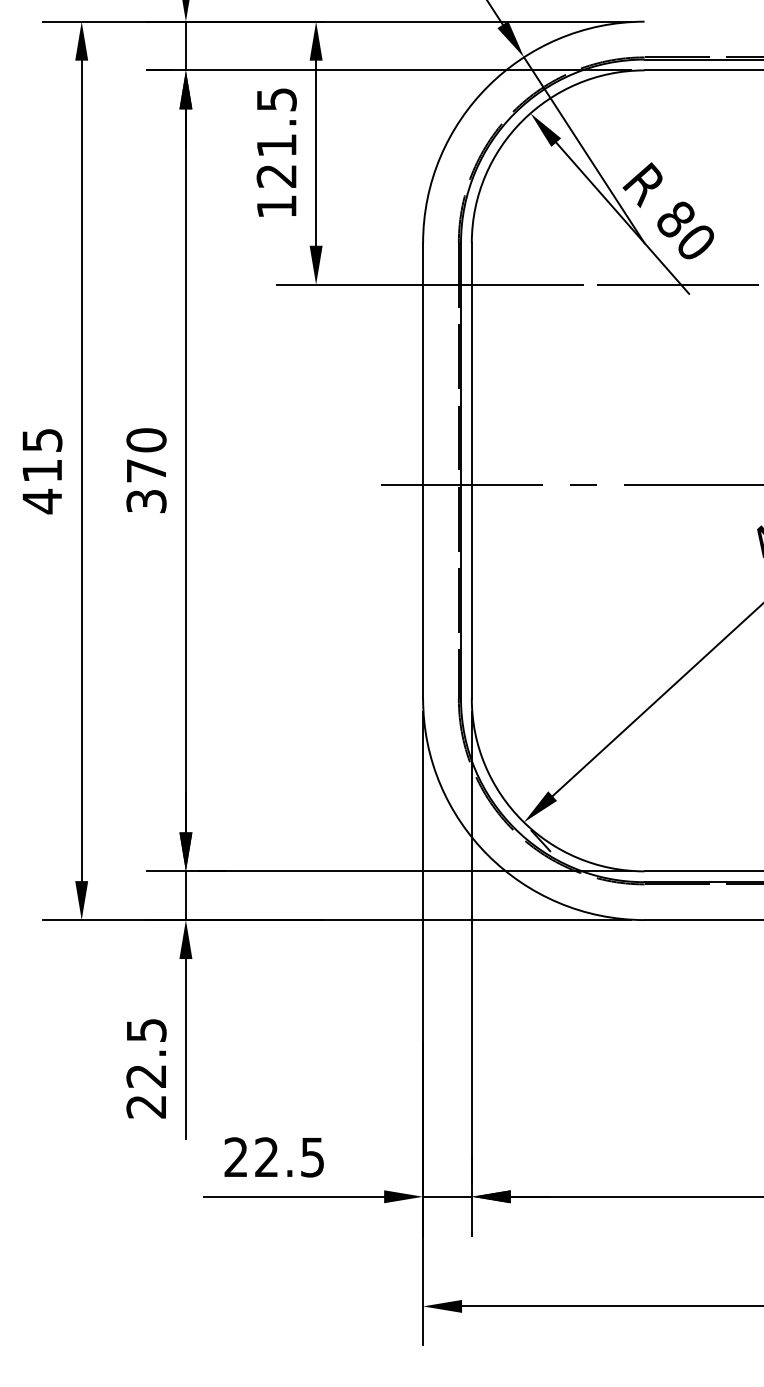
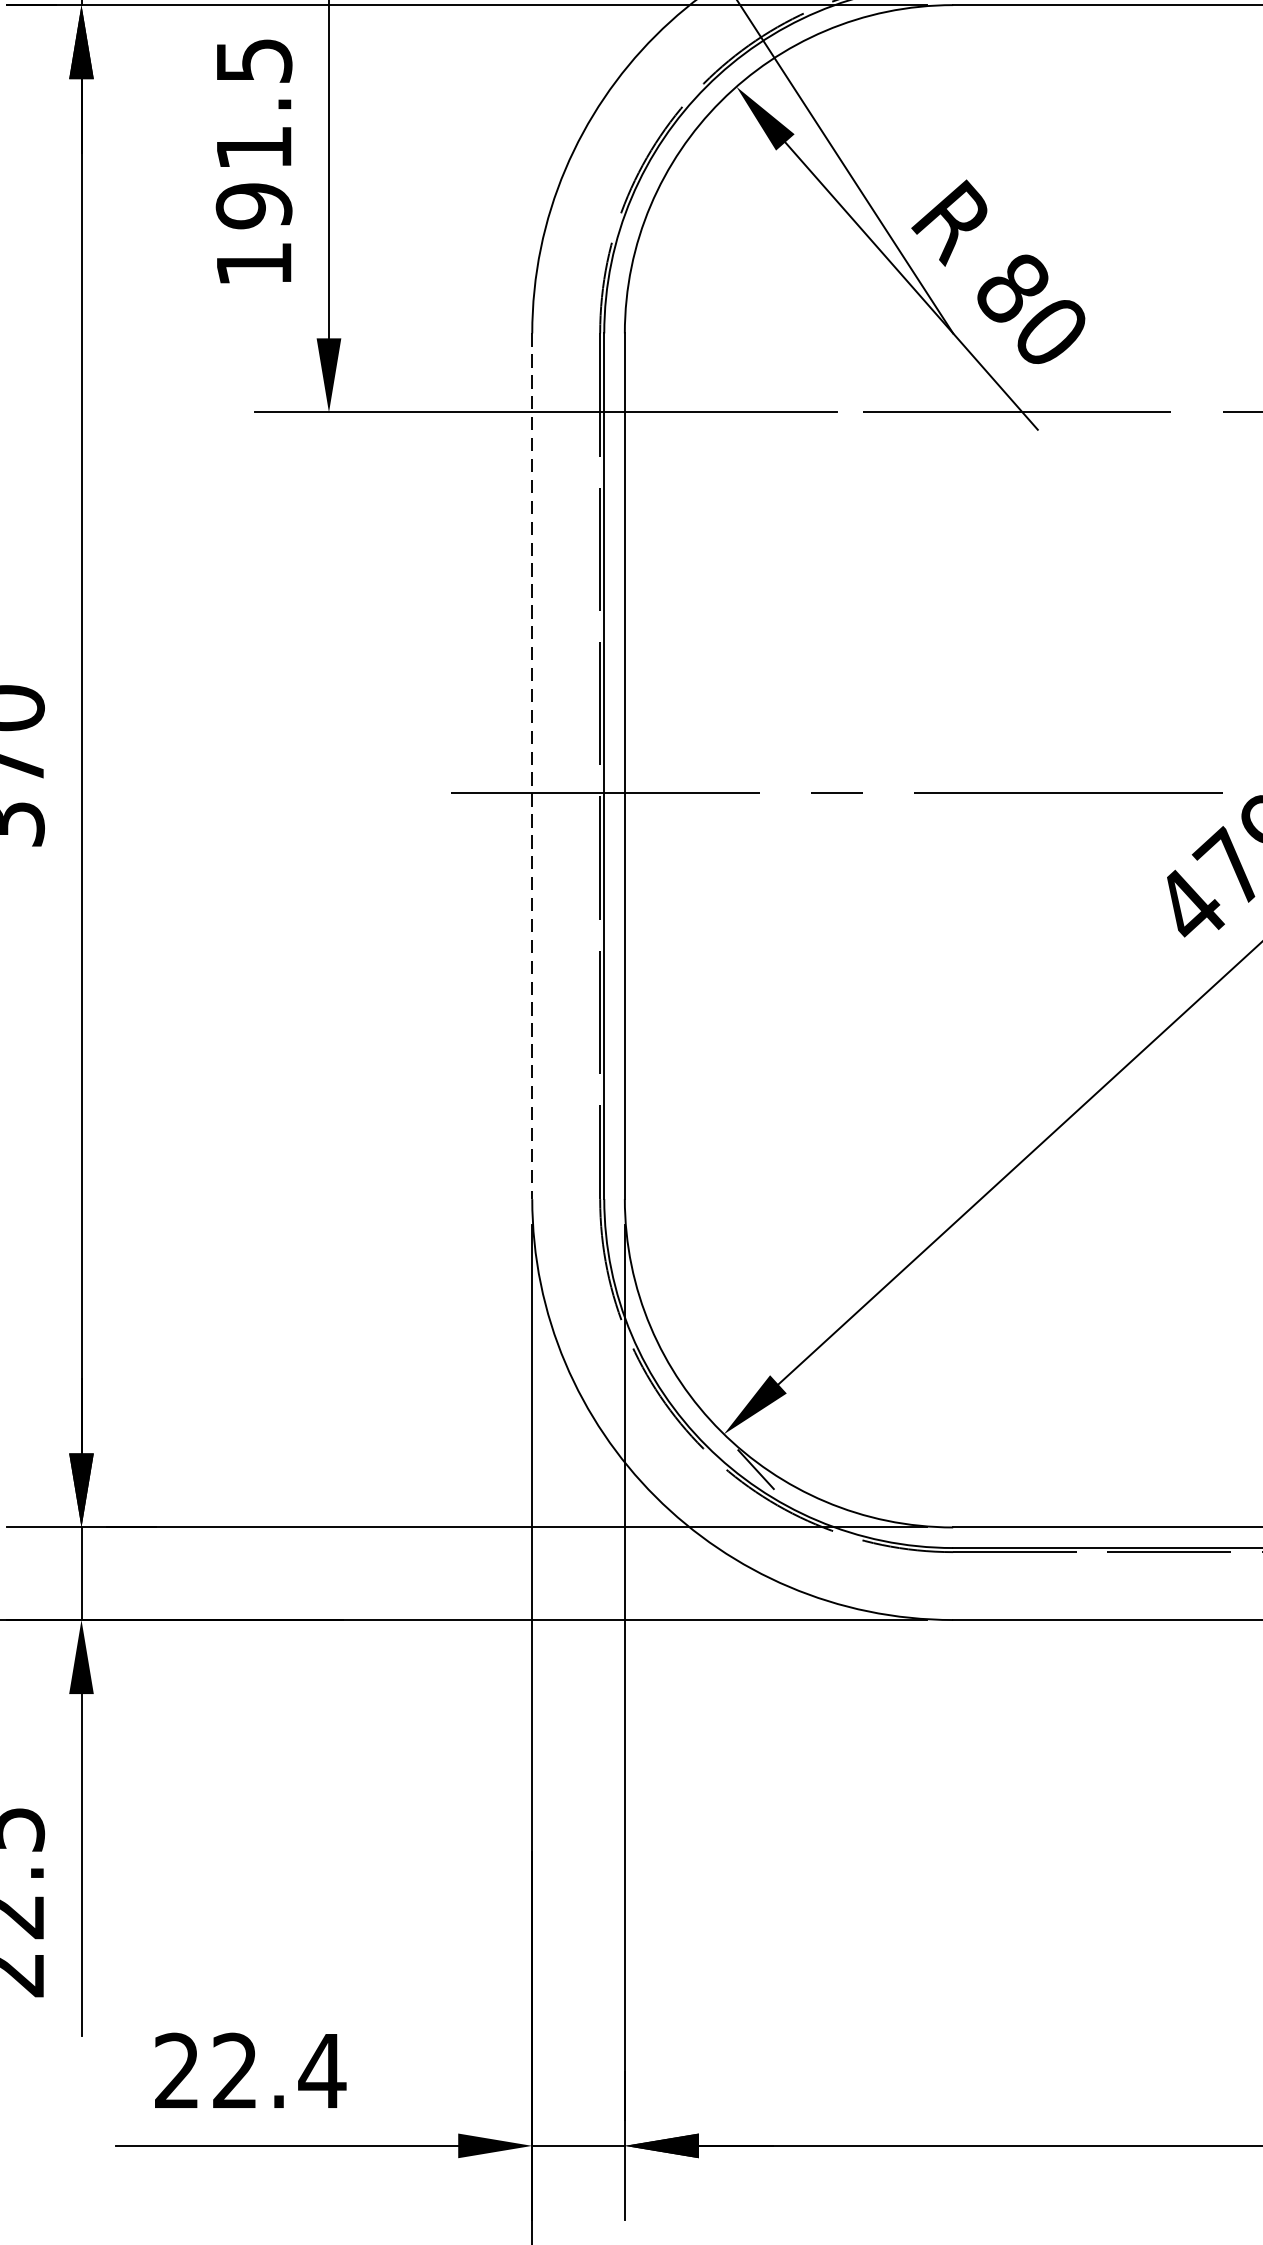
text: (276, 176) -> (253, 206), 121.5 -> 191.5
line: (423, 470) -> (533, 765), solid -> dashed
text: (312, 1157) -> (322, 2071), 22.5 -> 22.4

